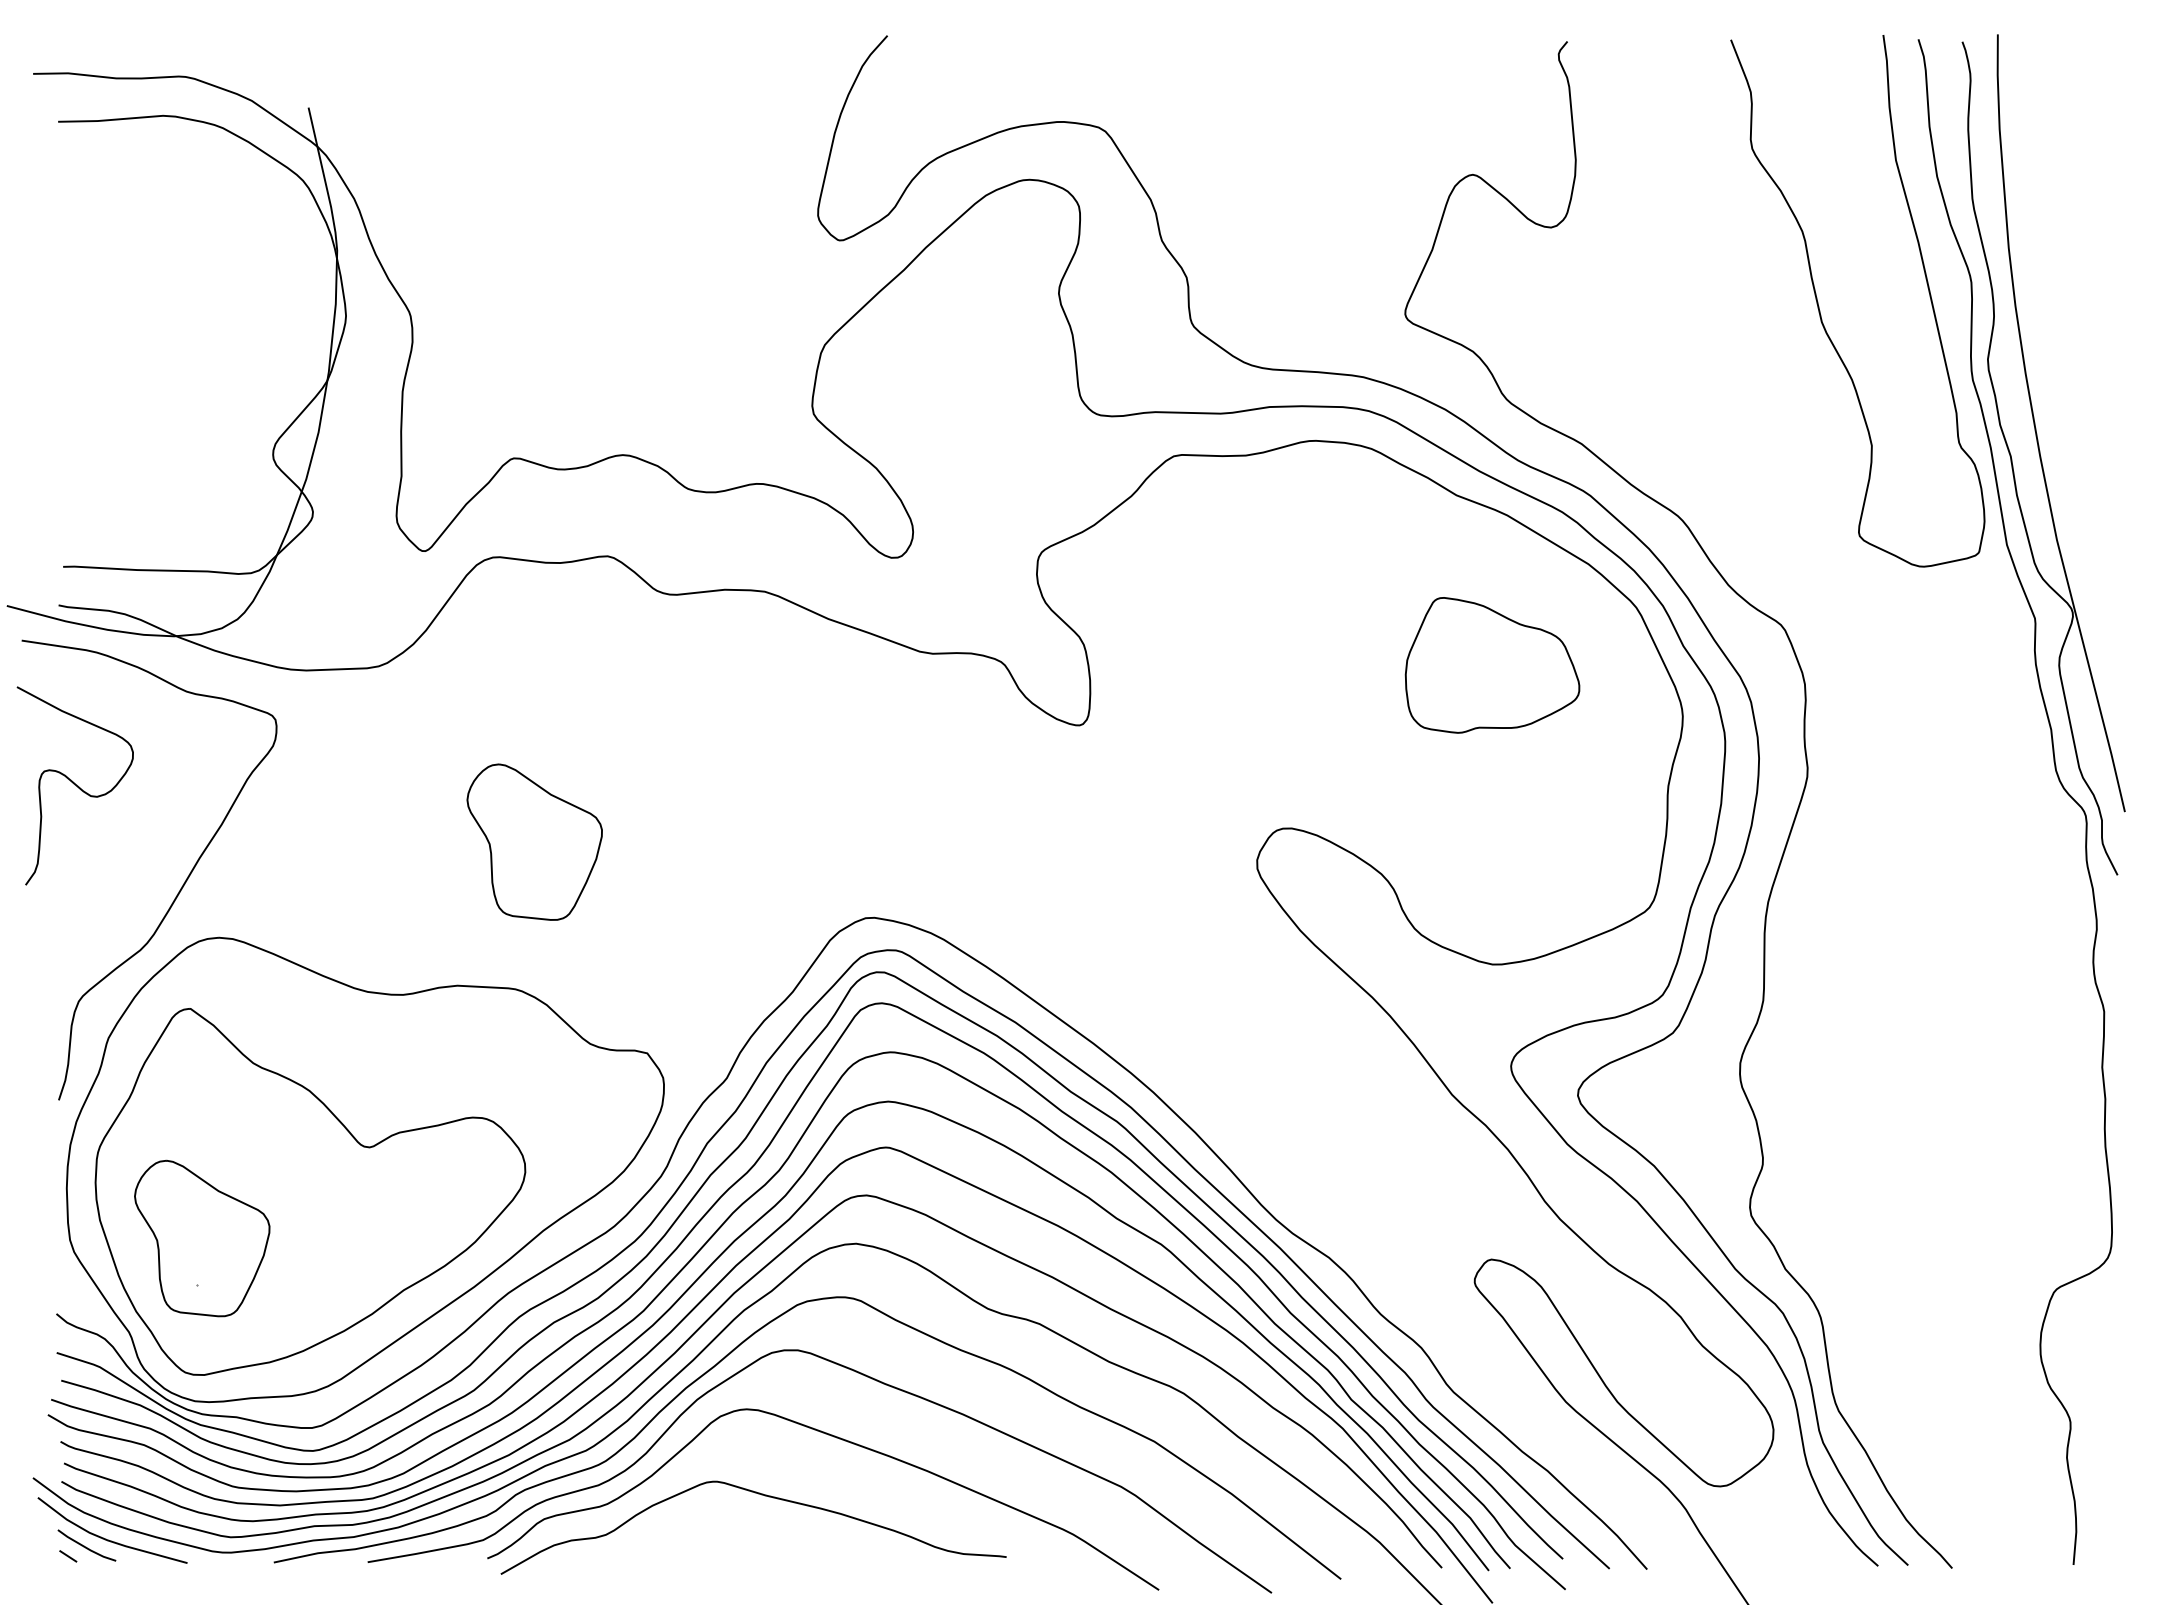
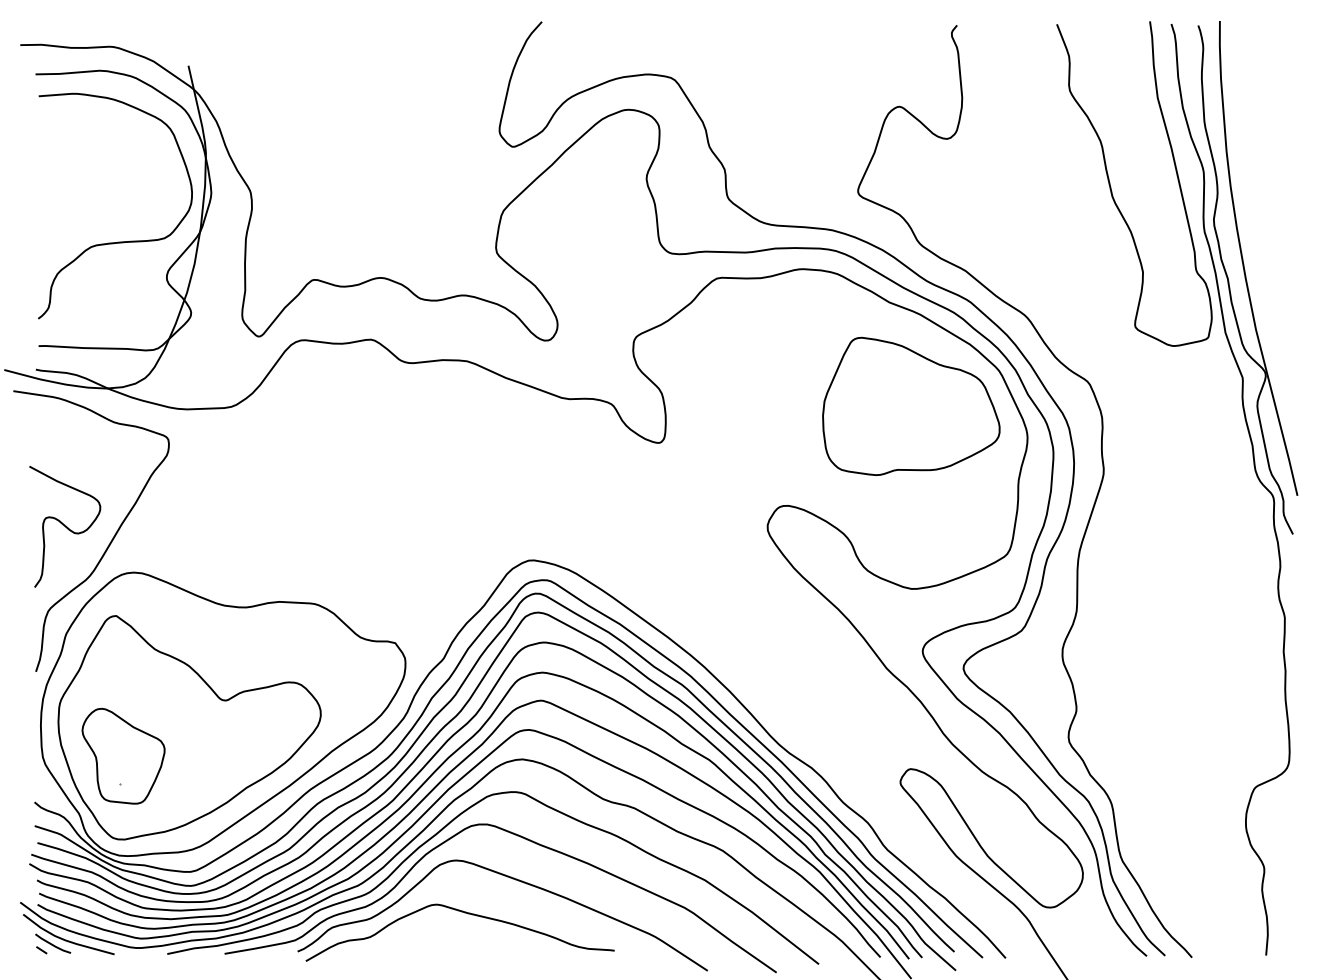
curve: (192, 395) -> (117, 241), added
part: (1492, 664) -> (911, 405), size x1.67
curve: (76, 785) -> (65, 526), moved
part: (534, 840) -> (326, 513), removed

